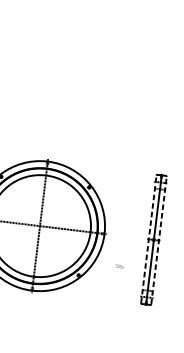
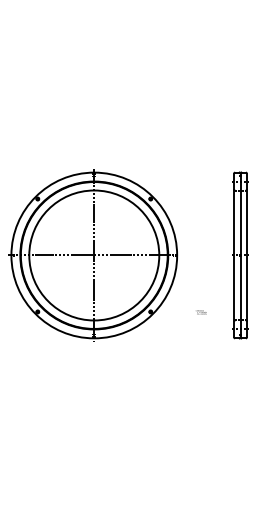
line: (149, 239) -> (234, 255), dashed -> solid
line: (159, 240) -> (247, 255), dashed -> solid
text: (119, 266) -> (201, 312), moved

